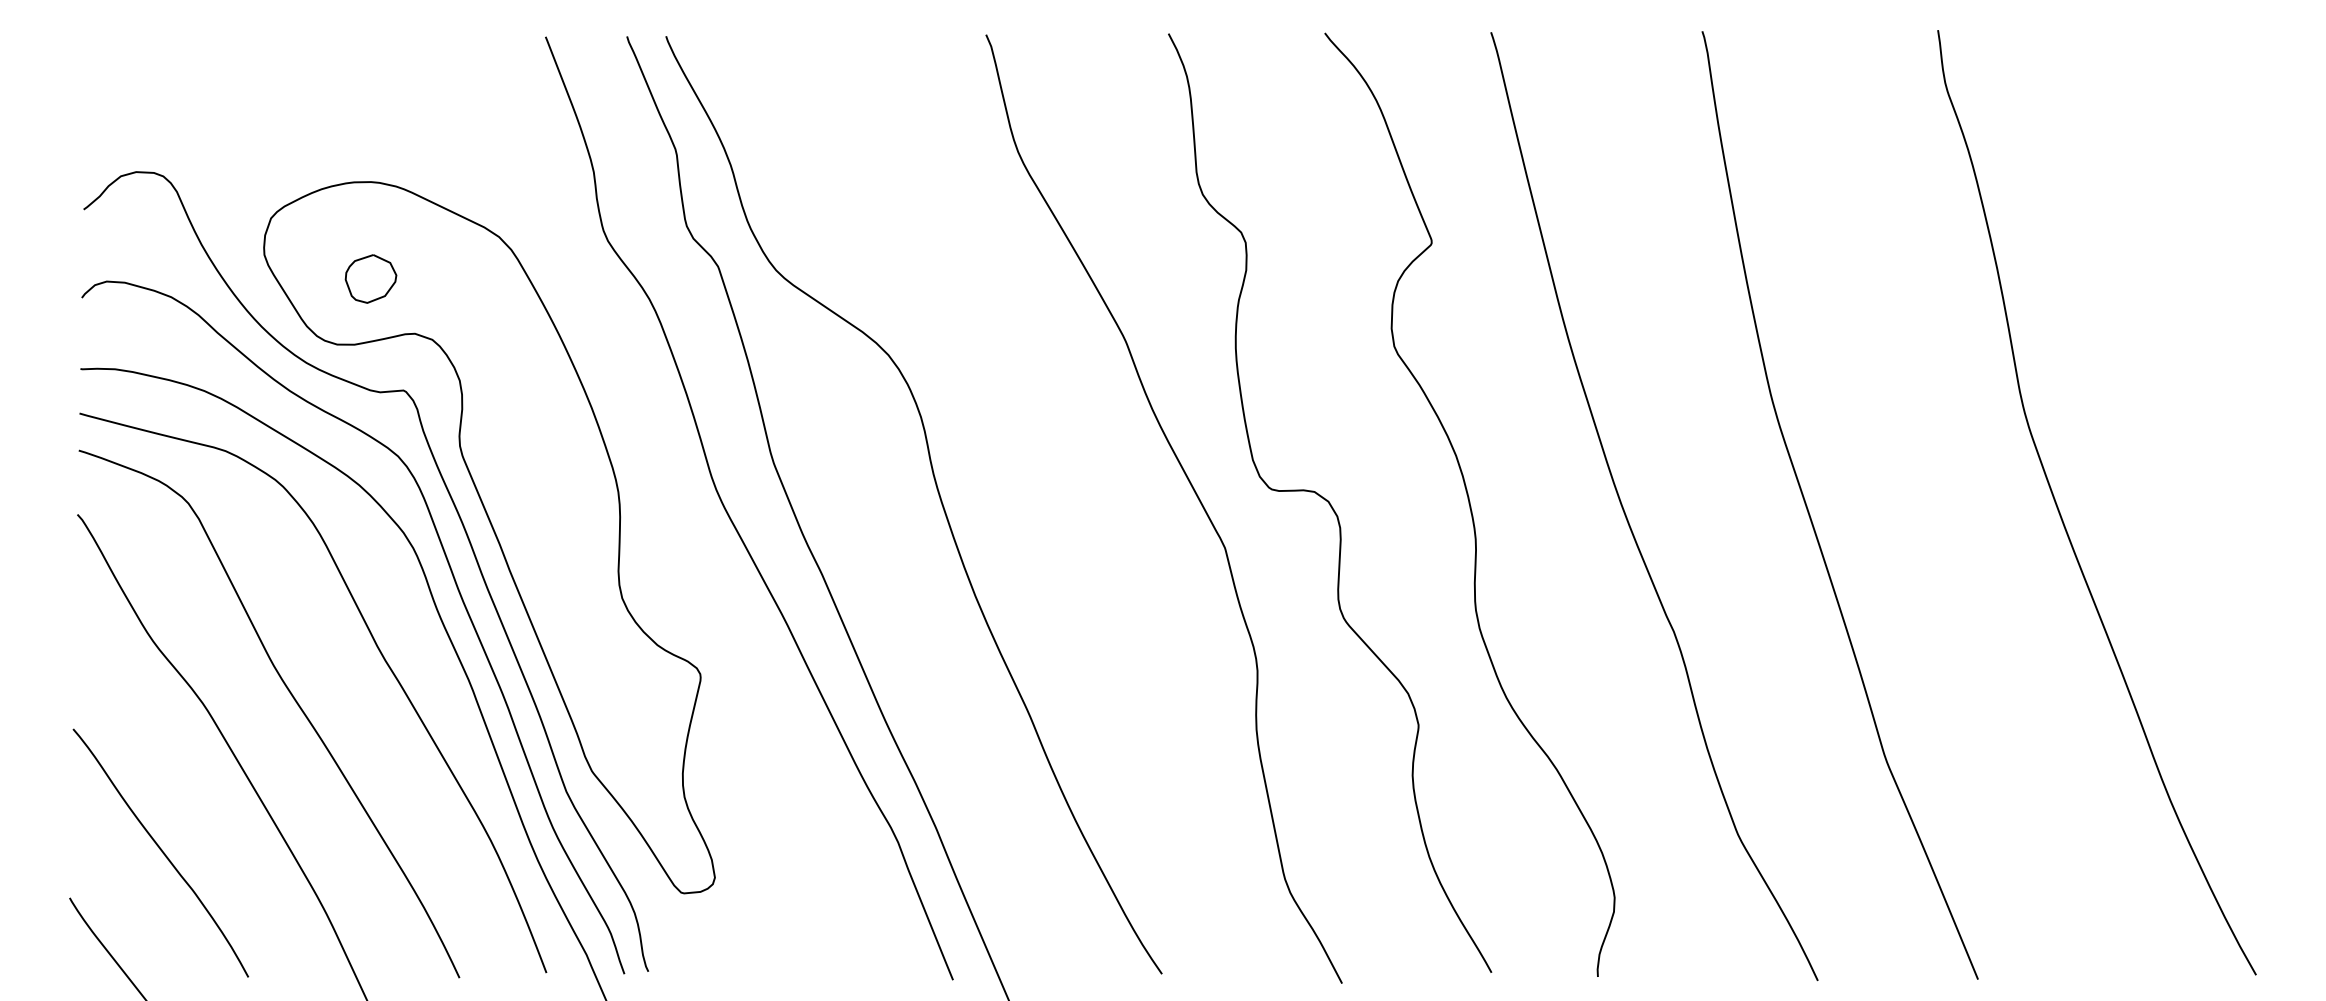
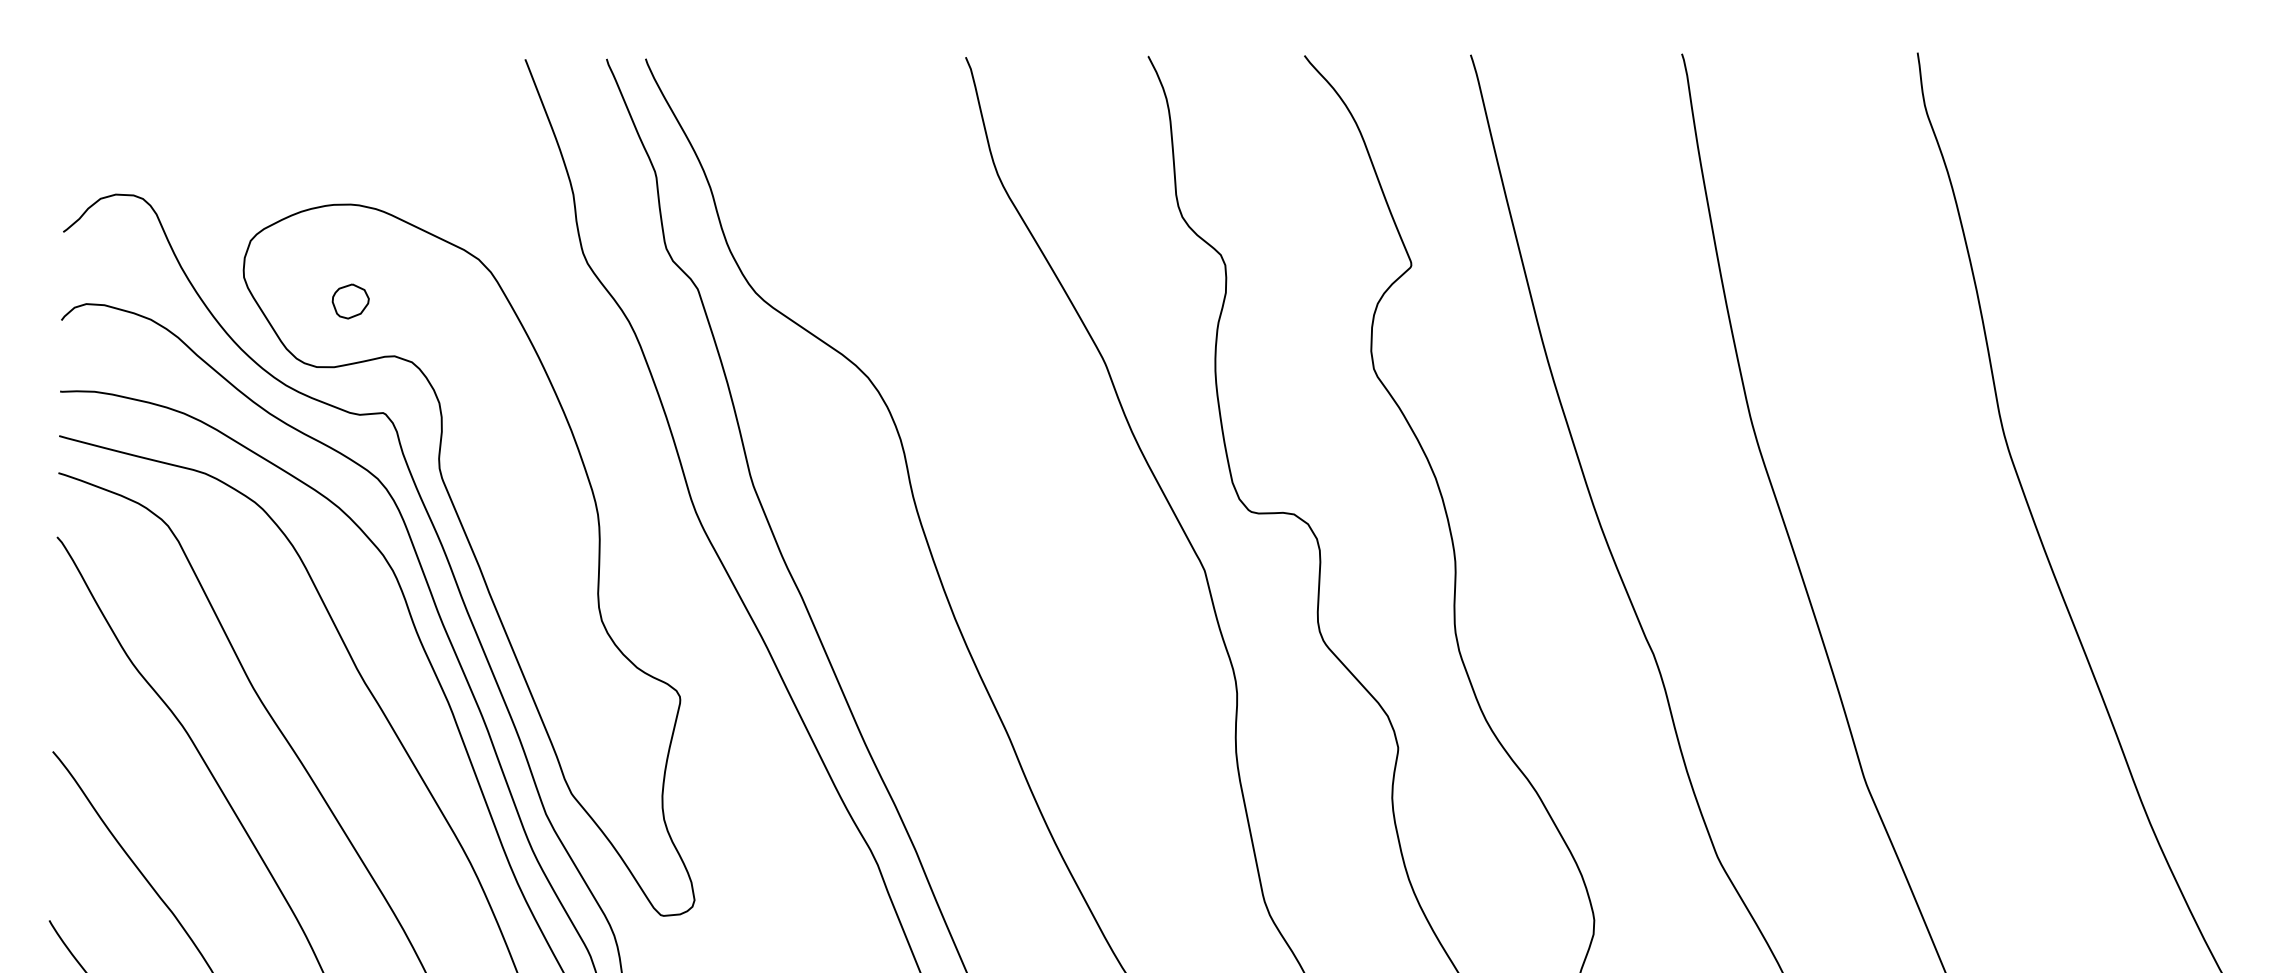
part: (371, 278) -> (351, 301), size x0.71

